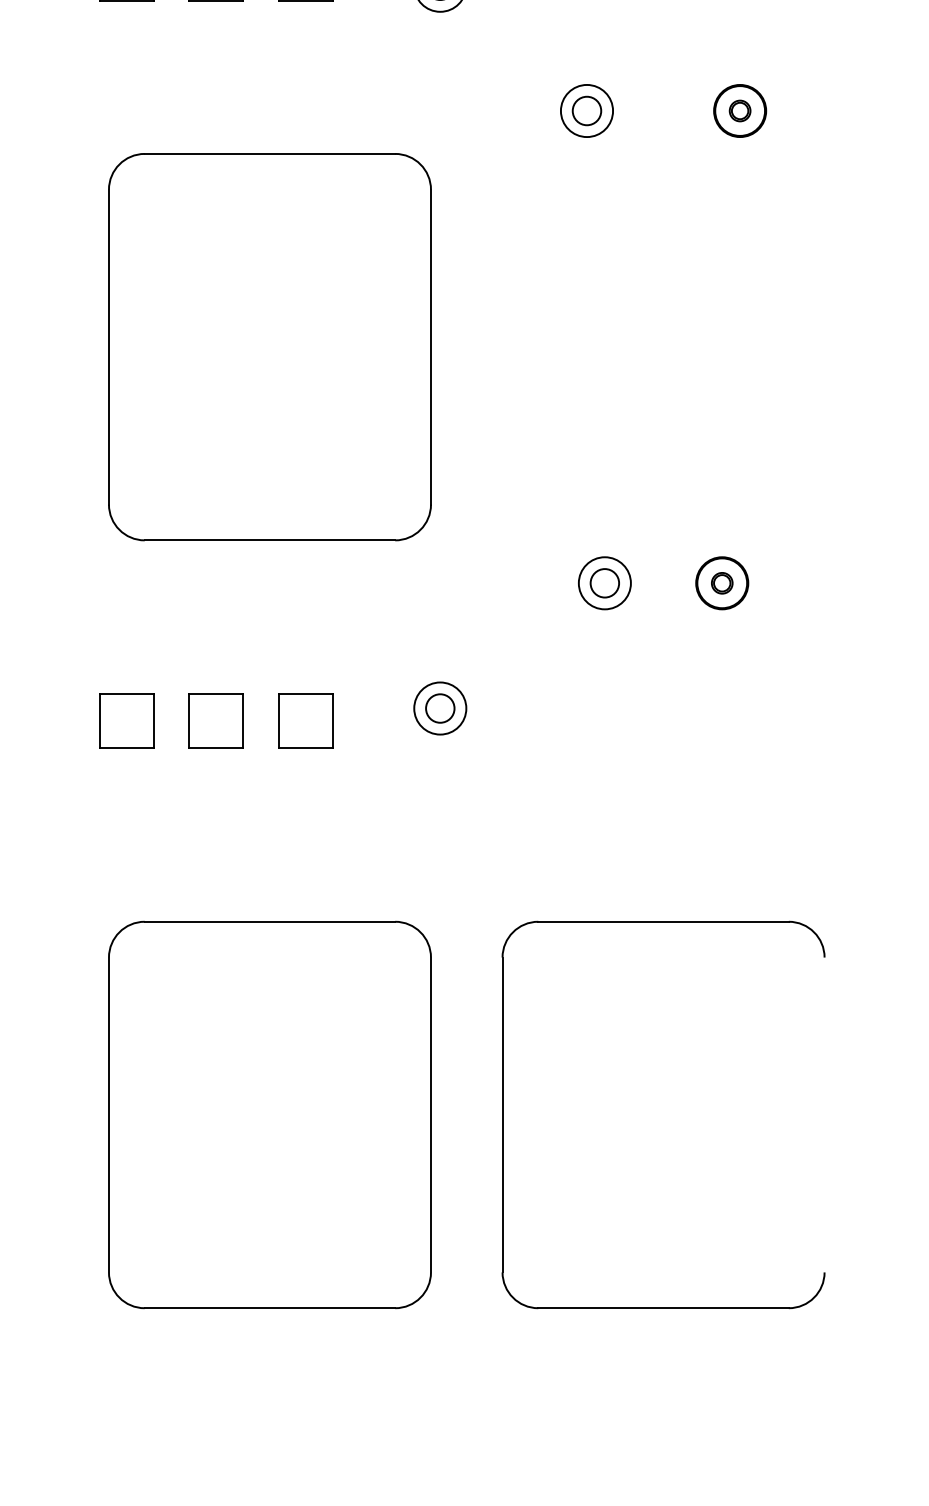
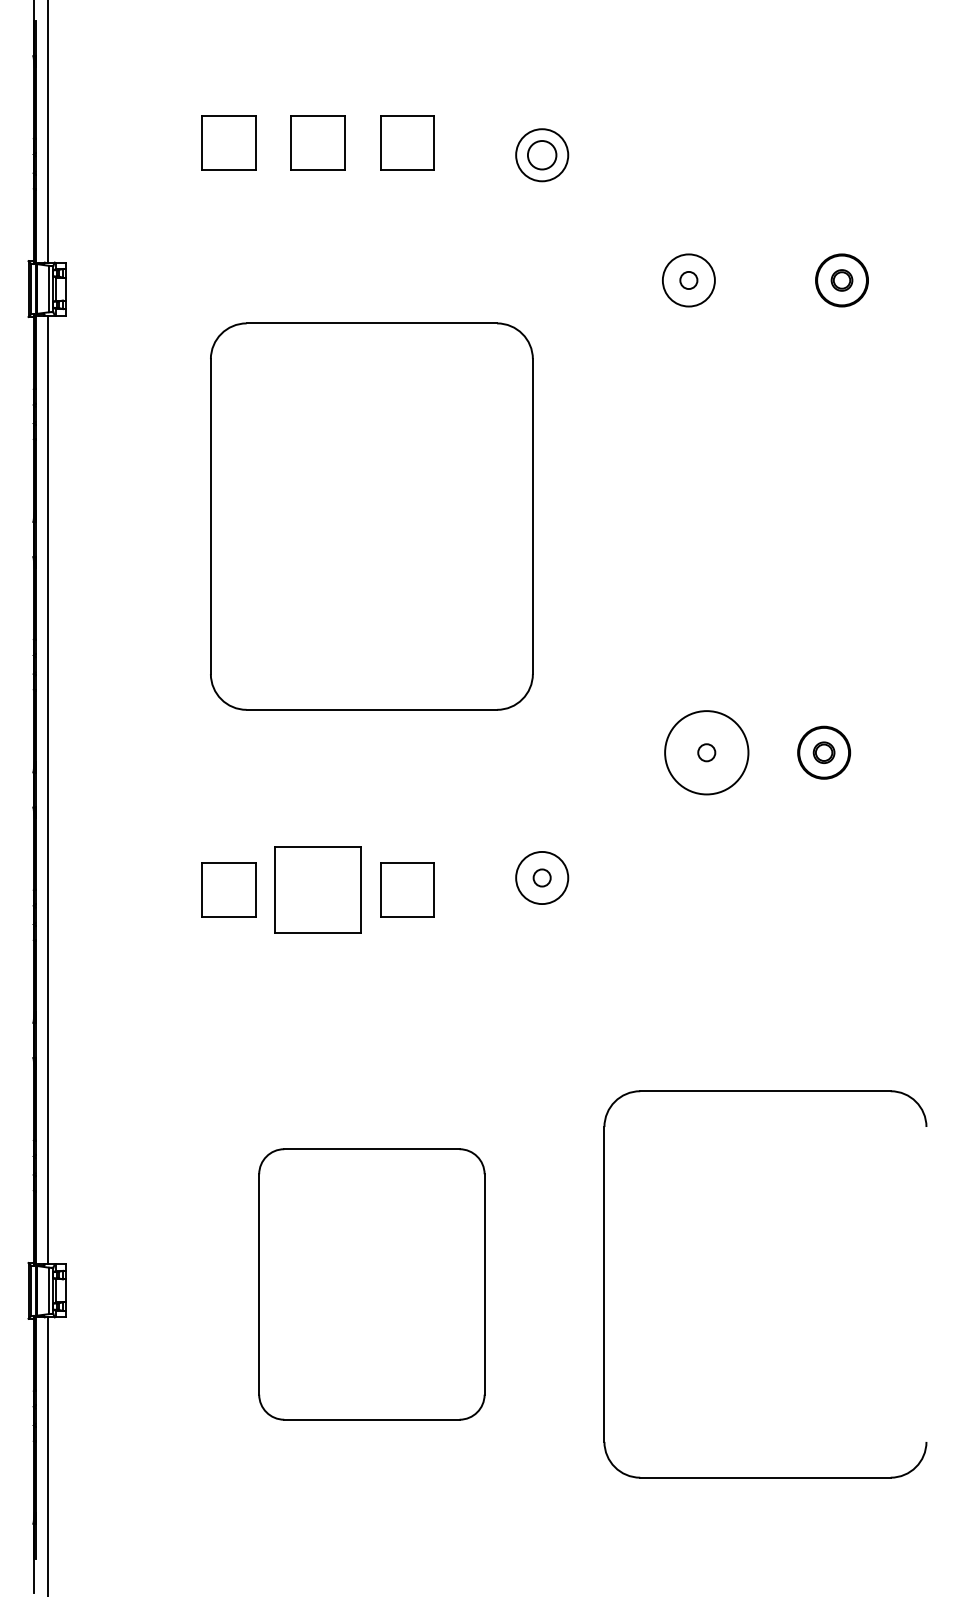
circle: (586, 111) -> (688, 280), size x0.6
circle: (604, 583) -> (706, 752), size x0.6
circle: (604, 583) -> (706, 752), size x1.6
circle: (439, 708) -> (541, 877), size x0.6
part: (215, 720) -> (317, 889), size x1.6
part: (269, 1115) -> (371, 1284), size x0.7

